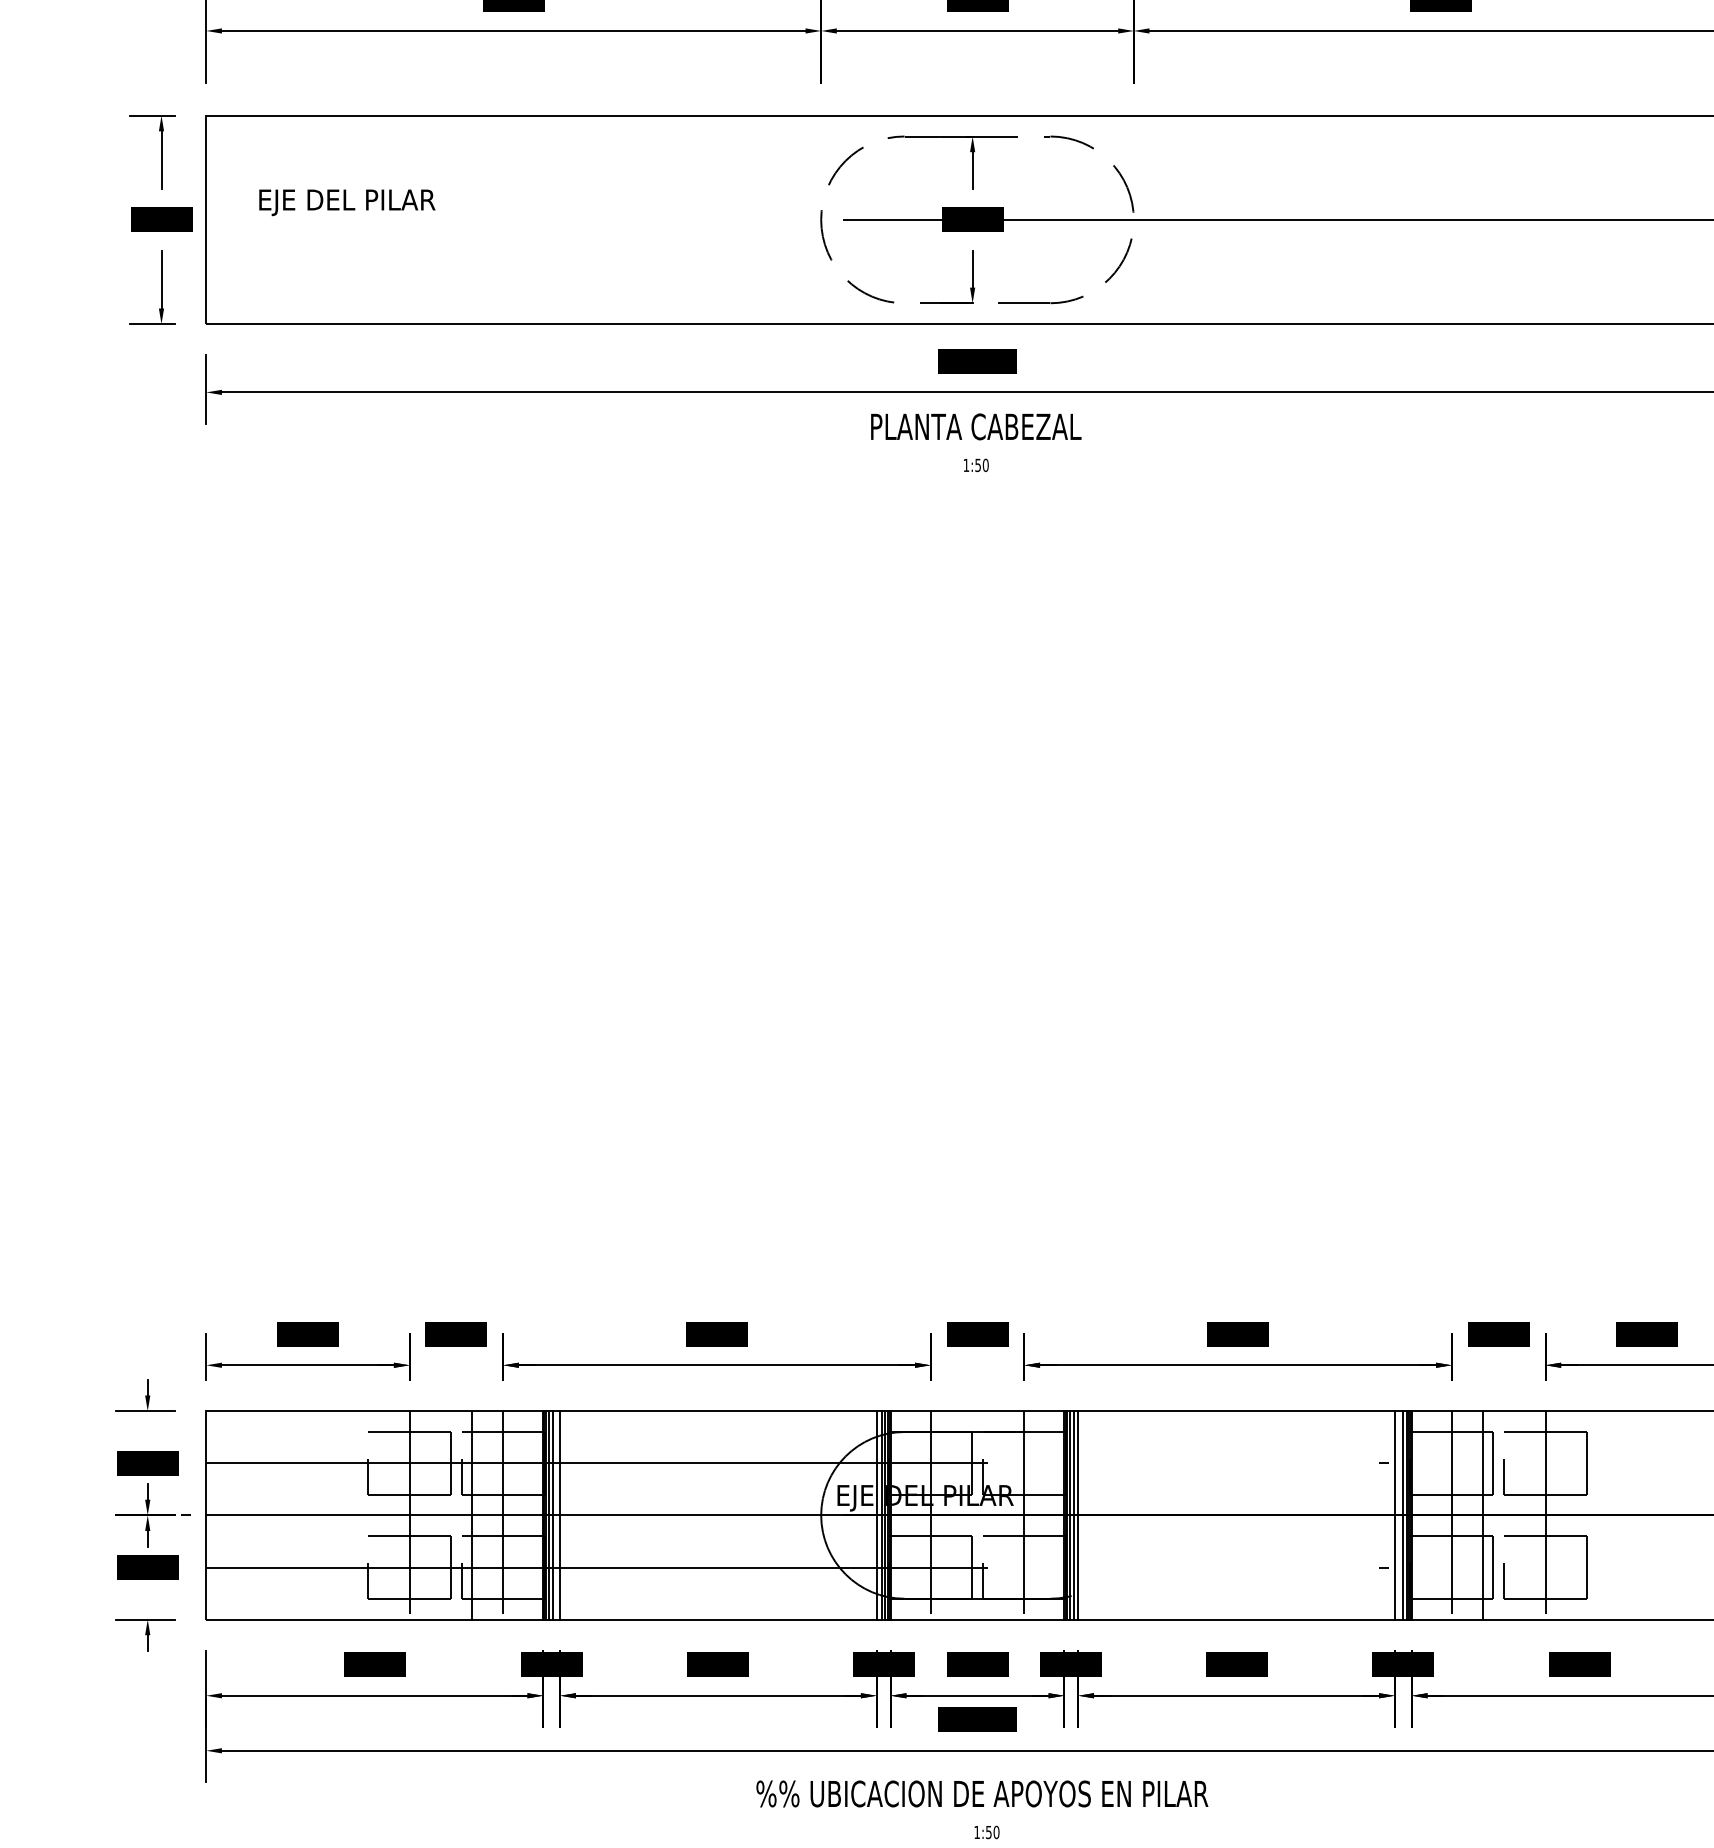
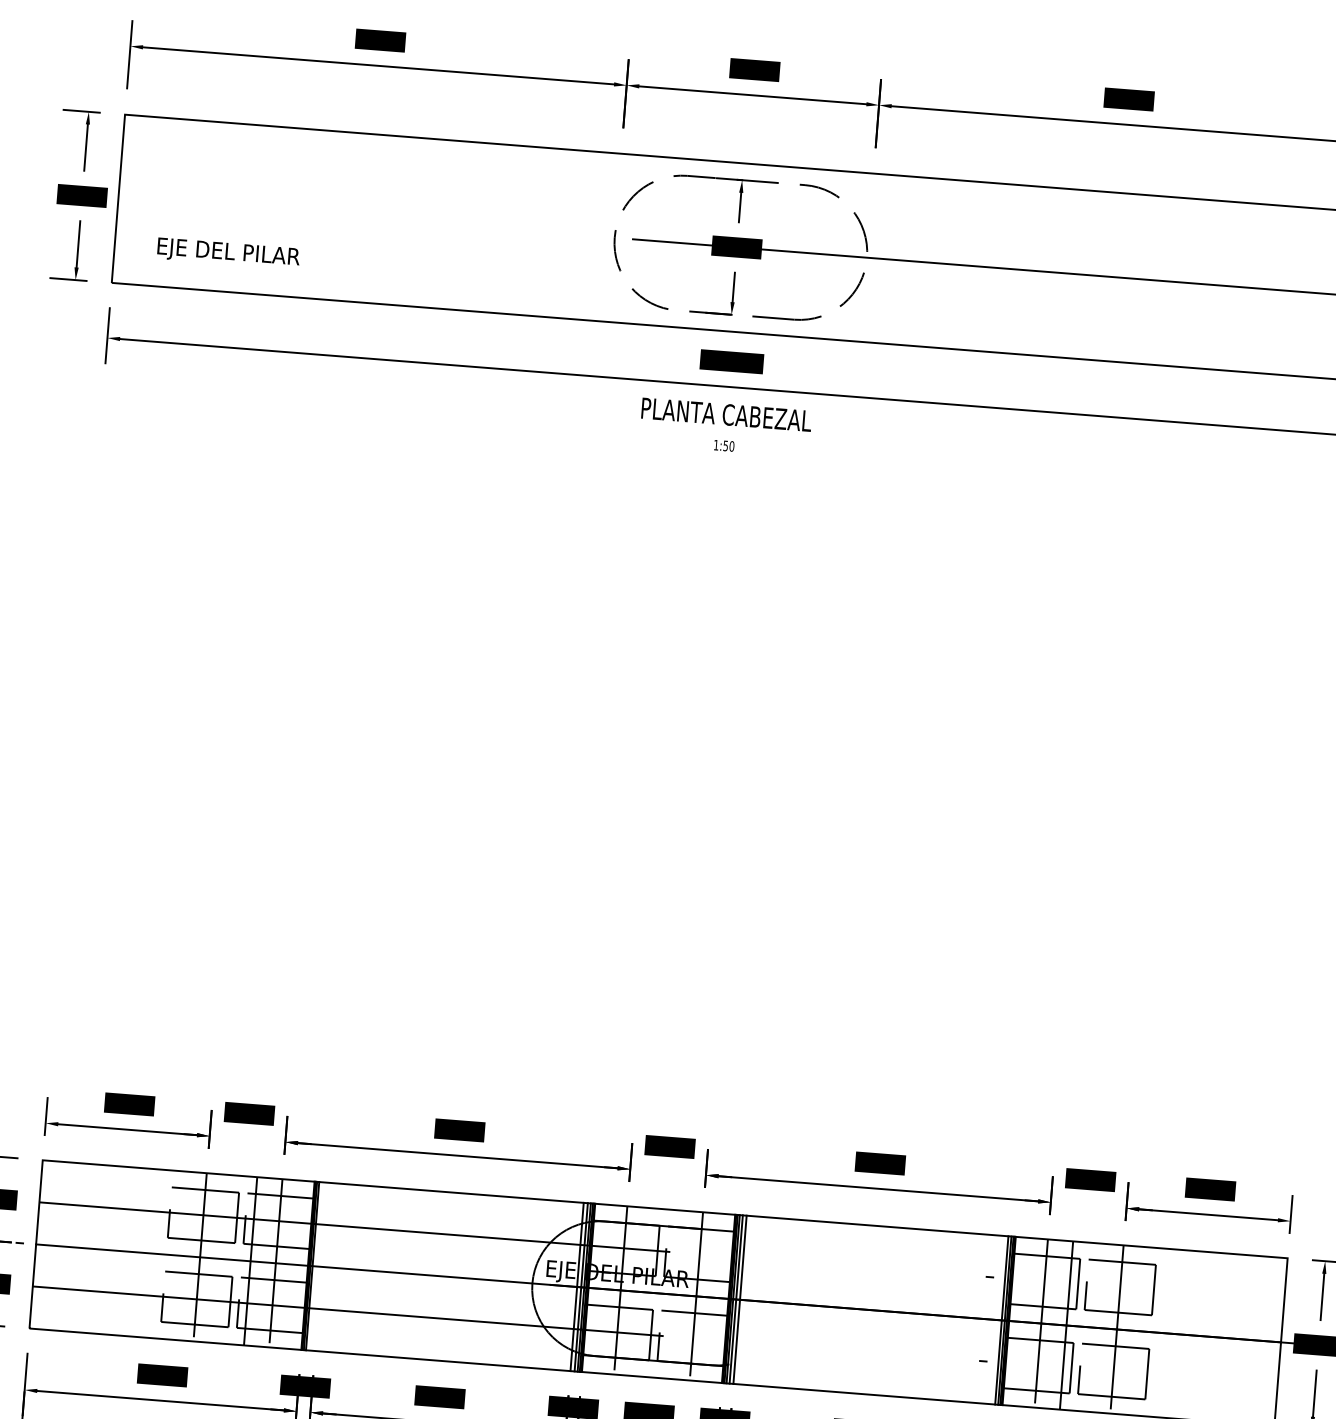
text: (347, 202) -> (228, 253), moved
line: (552, 1515) -> (315, 1266), removed
line: (560, 1515) -> (321, 1266), removed
line: (1394, 1515) -> (995, 1319), removed

